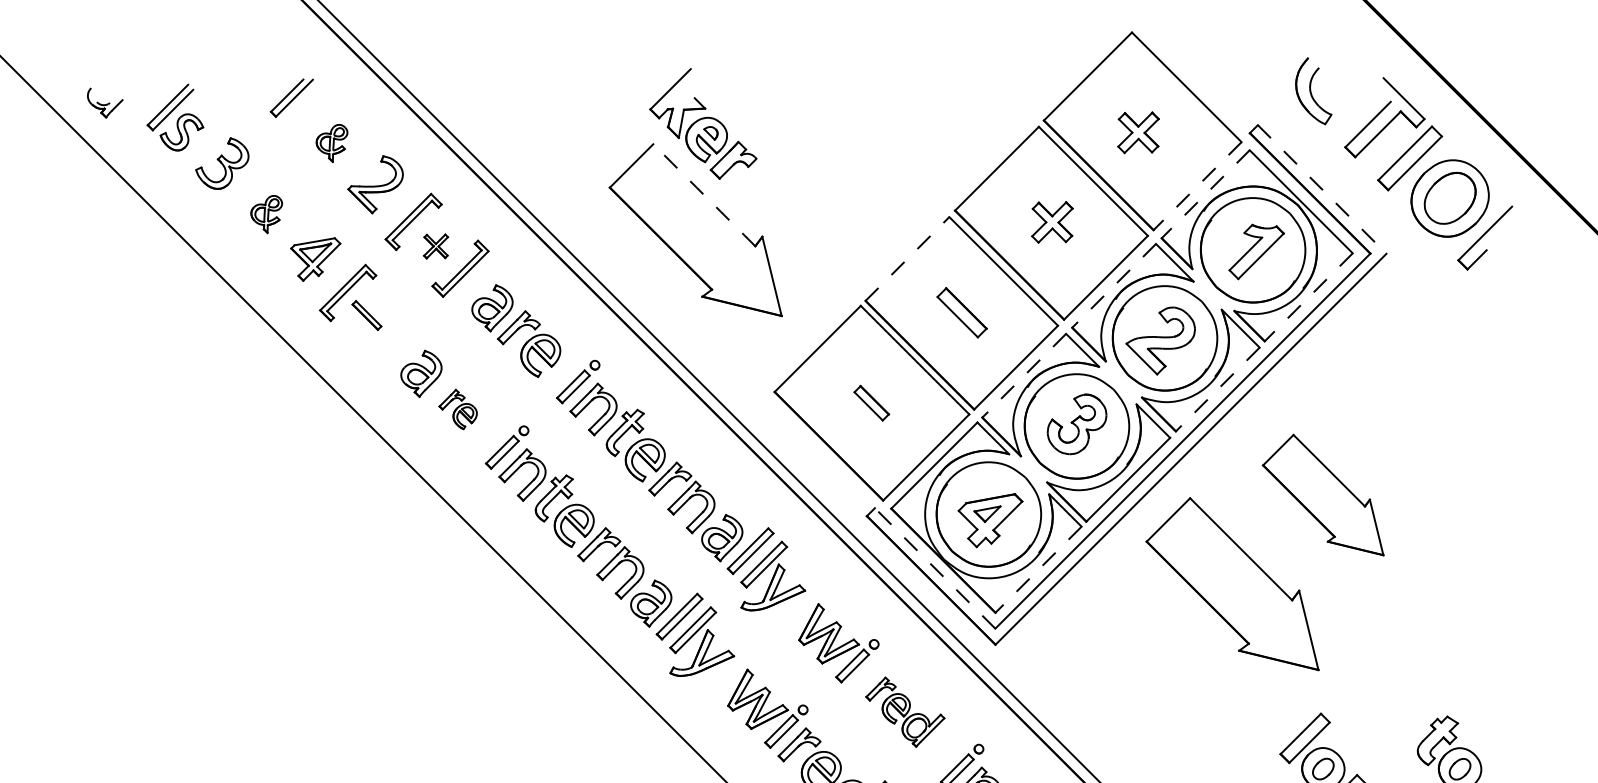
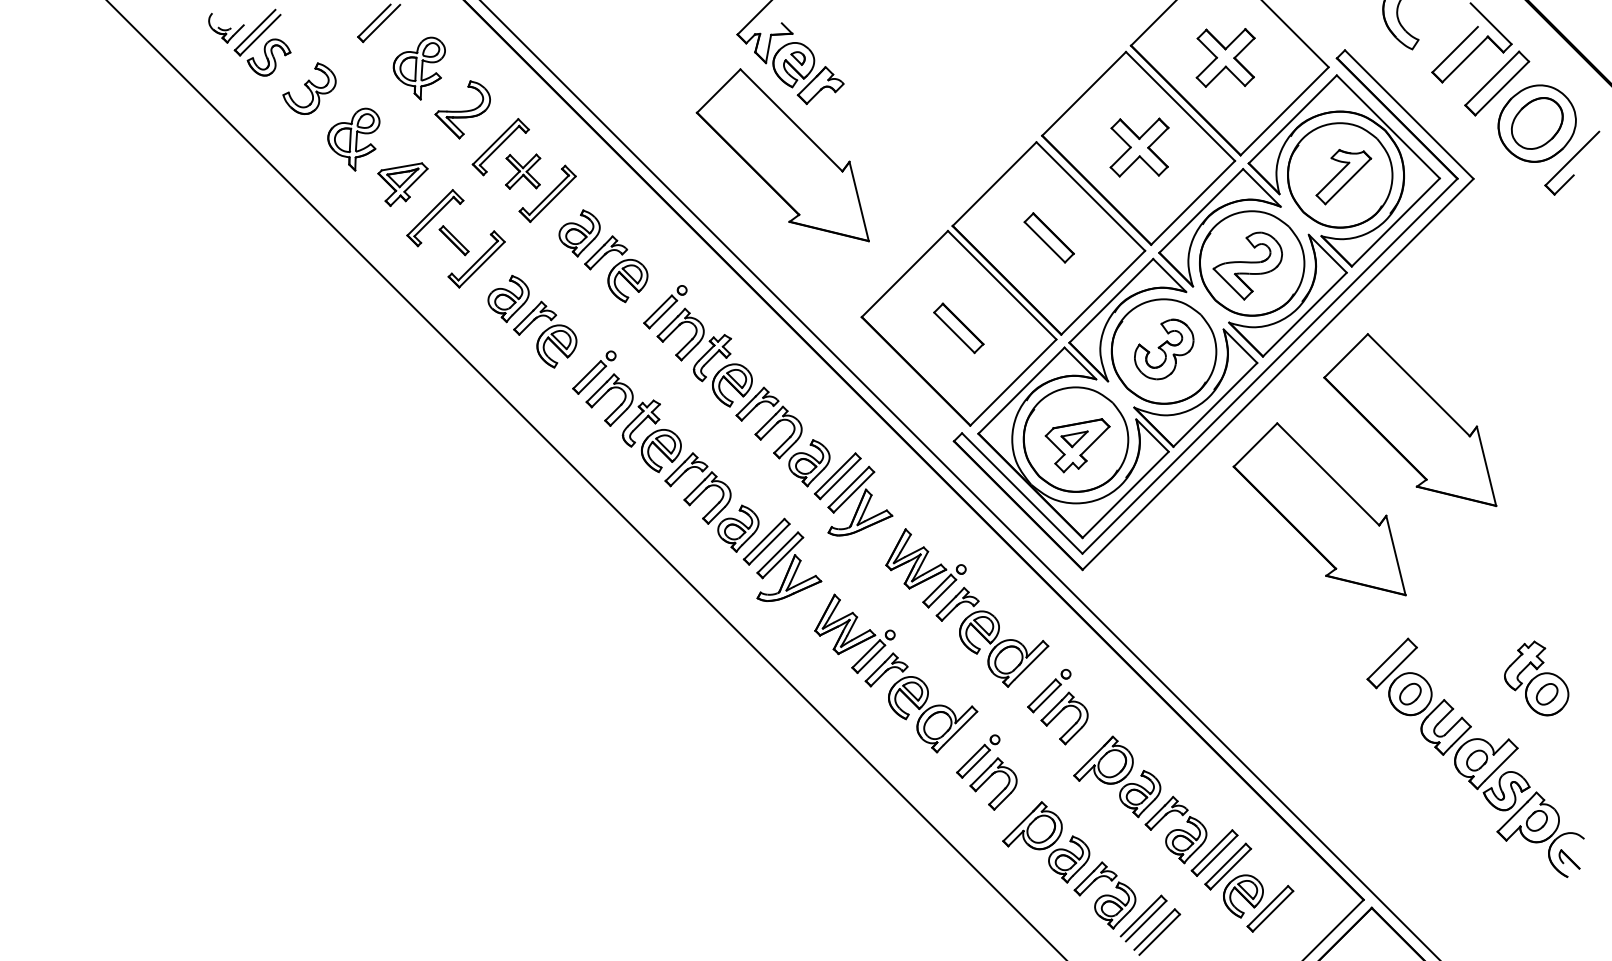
part: (105, 102) -> (226, 27), moved
part: (1138, 132) -> (1225, 57), size x1.43
part: (331, 143) -> (418, 68), size x1.67
line: (1197, 186) -> (1284, 111), dashed -> solid
line: (1322, 189) -> (1409, 114), dashed -> solid
line: (1205, 194) -> (1292, 119), dashed -> solid
line: (704, 195) -> (791, 120), dashed -> solid
part: (266, 214) -> (353, 139), size x1.67
part: (1052, 222) -> (1139, 147), size x1.43
part: (436, 246) -> (523, 171), size x1.43
line: (907, 258) -> (994, 183), dashed -> solid
line: (1113, 286) -> (1200, 211), dashed -> solid
line: (1308, 297) -> (1395, 222), dashed -> solid
part: (389, 334) -> (476, 259), added
line: (1023, 376) -> (1110, 301), dashed -> solid
line: (1217, 390) -> (1304, 315), dashed -> solid
part: (871, 403) -> (958, 328), size x1.43
part: (458, 409) -> (545, 334), size x1.67
part: (1323, 495) -> (1410, 420), size x1.43
line: (934, 568) -> (1021, 493), dashed -> solid
line: (1038, 569) -> (1125, 494), dashed -> solid
part: (905, 711) -> (992, 636), size x1.43

